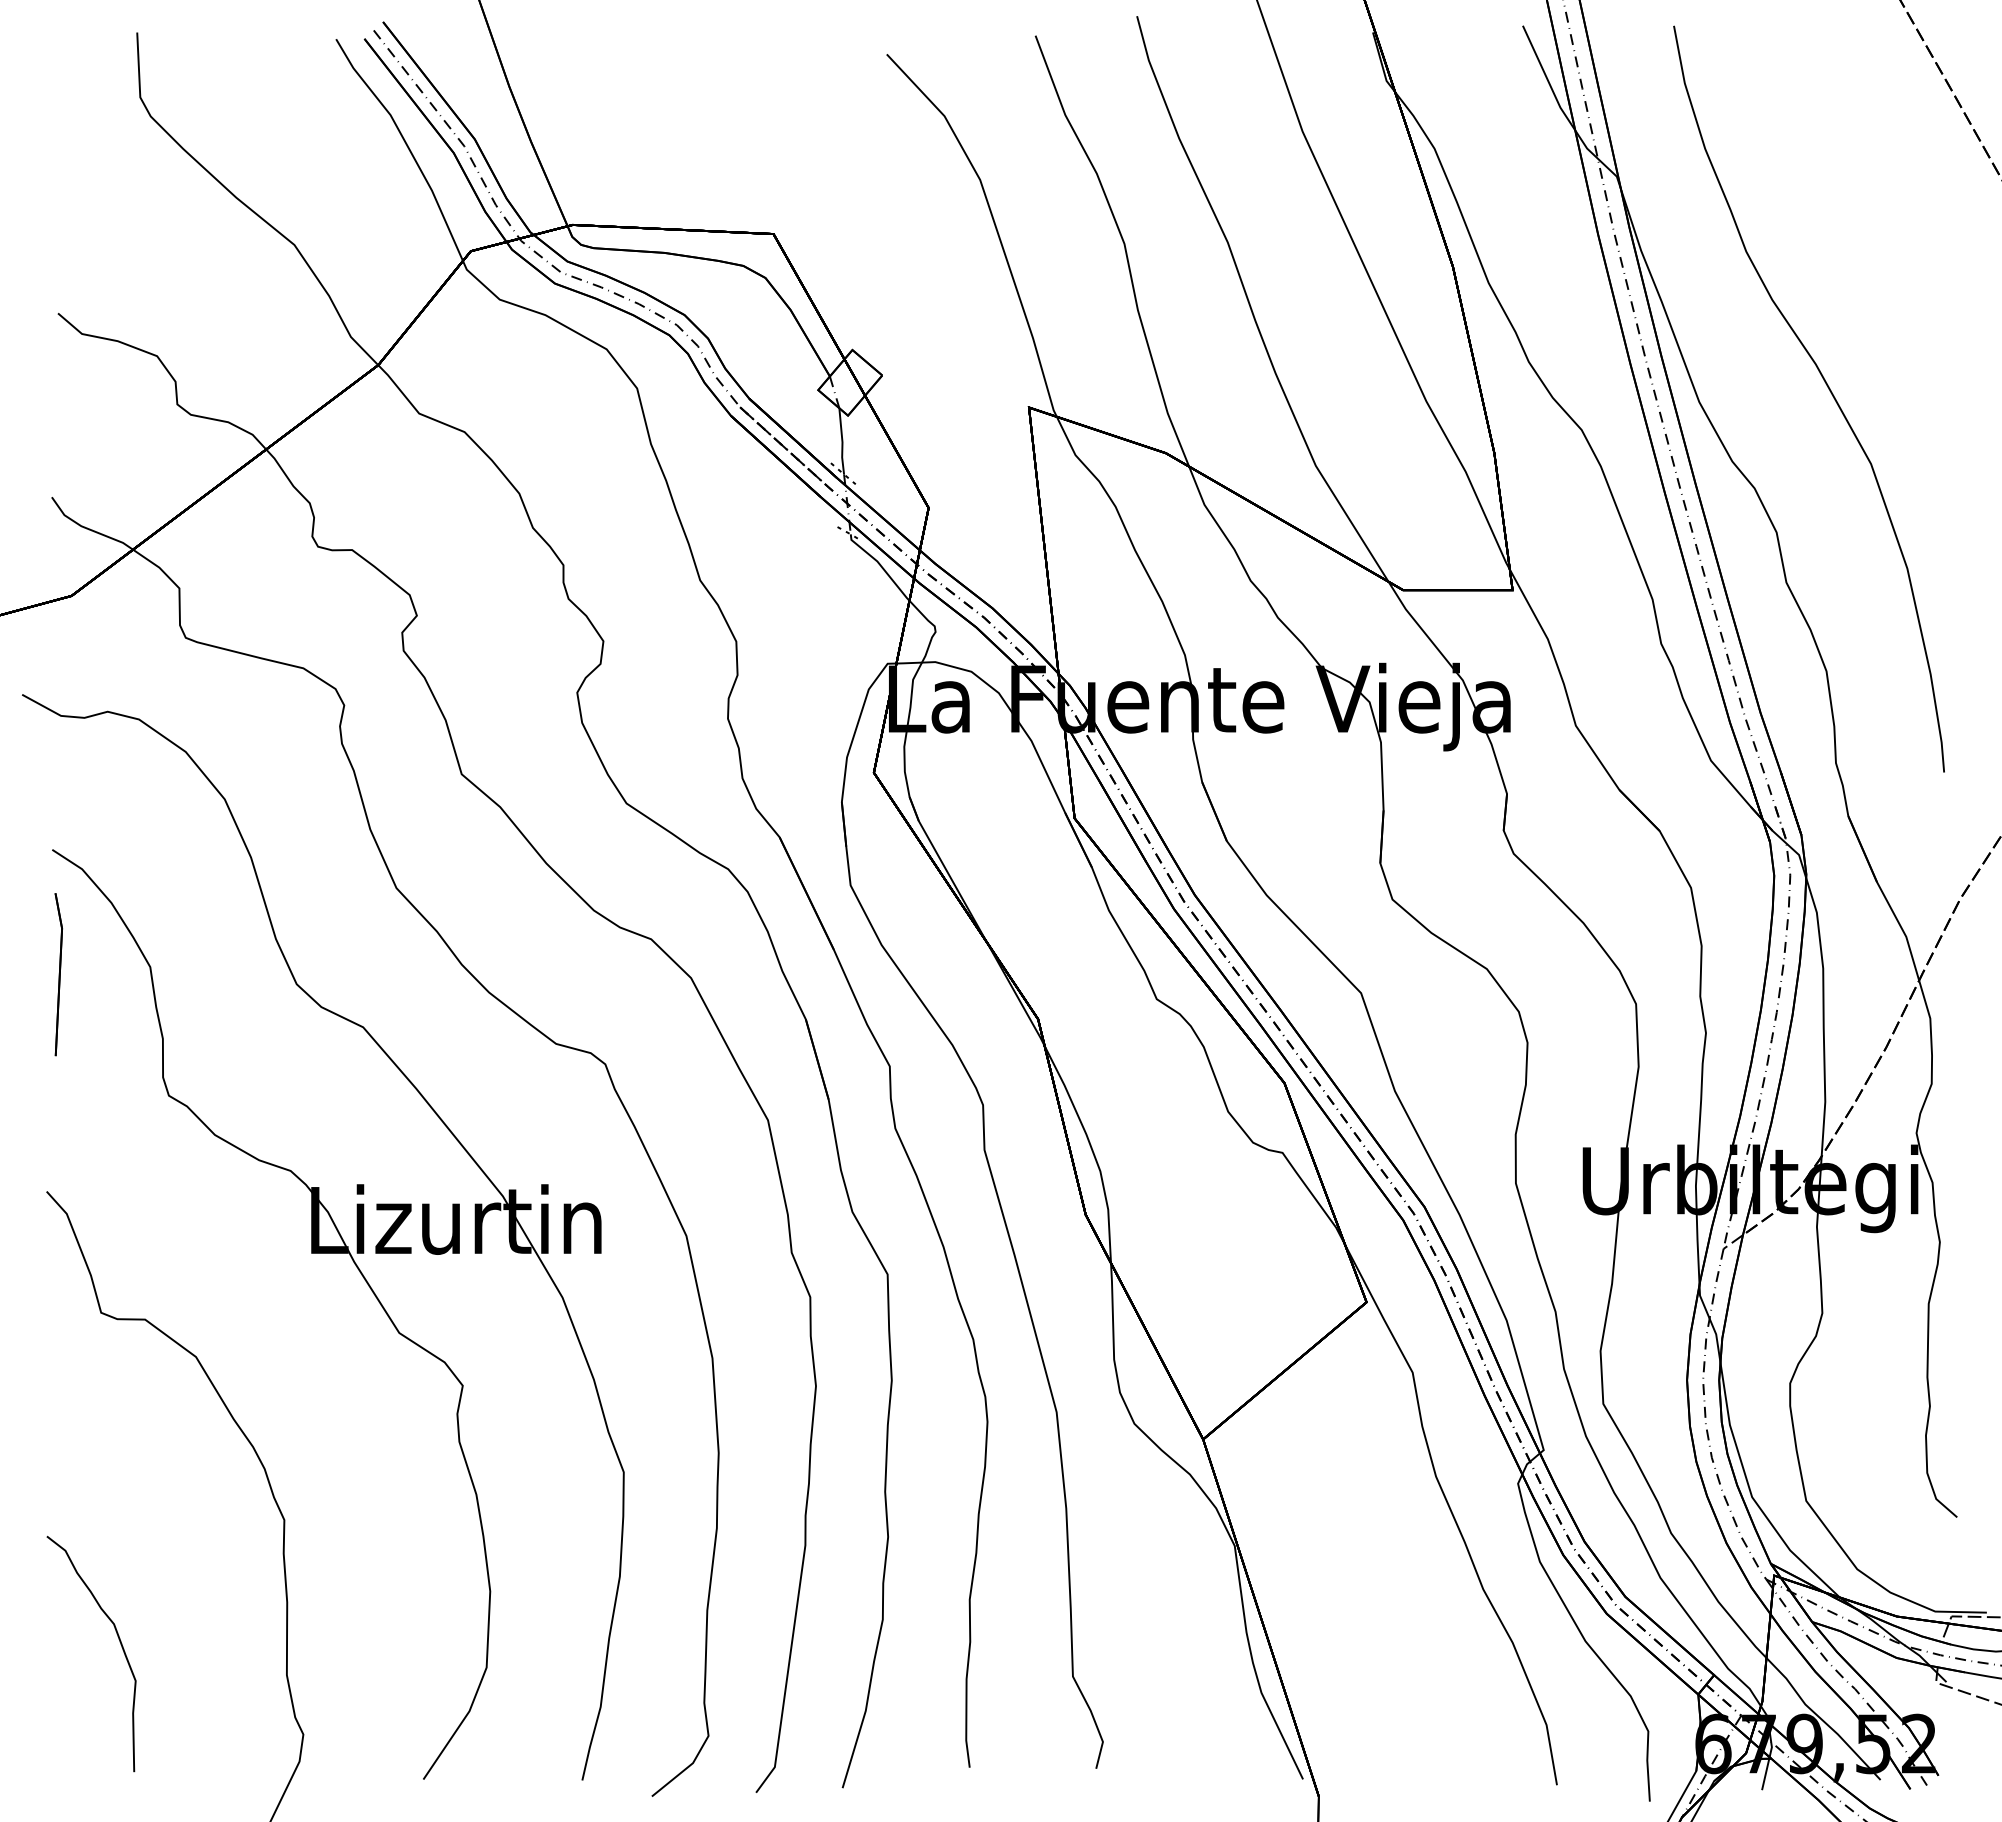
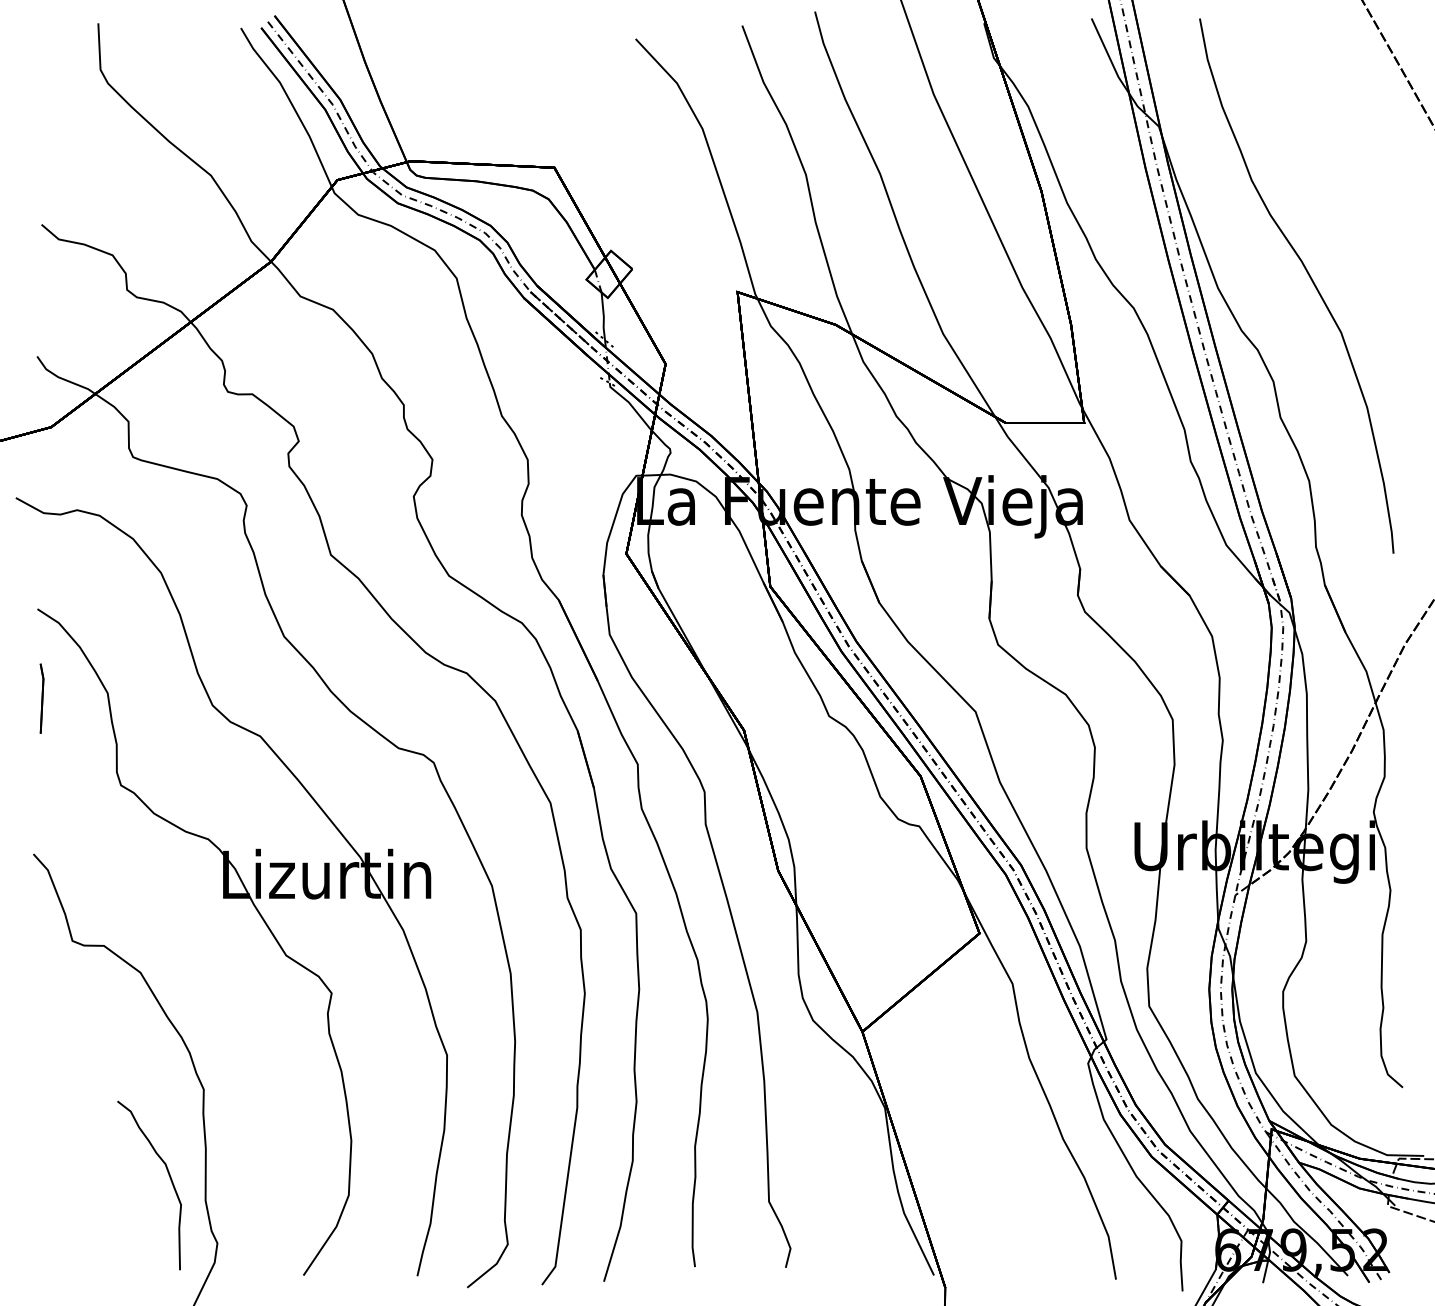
part: (58, 974) -> (41, 698), size x0.6
curve: (119, 1642) -> (169, 1177), moved

